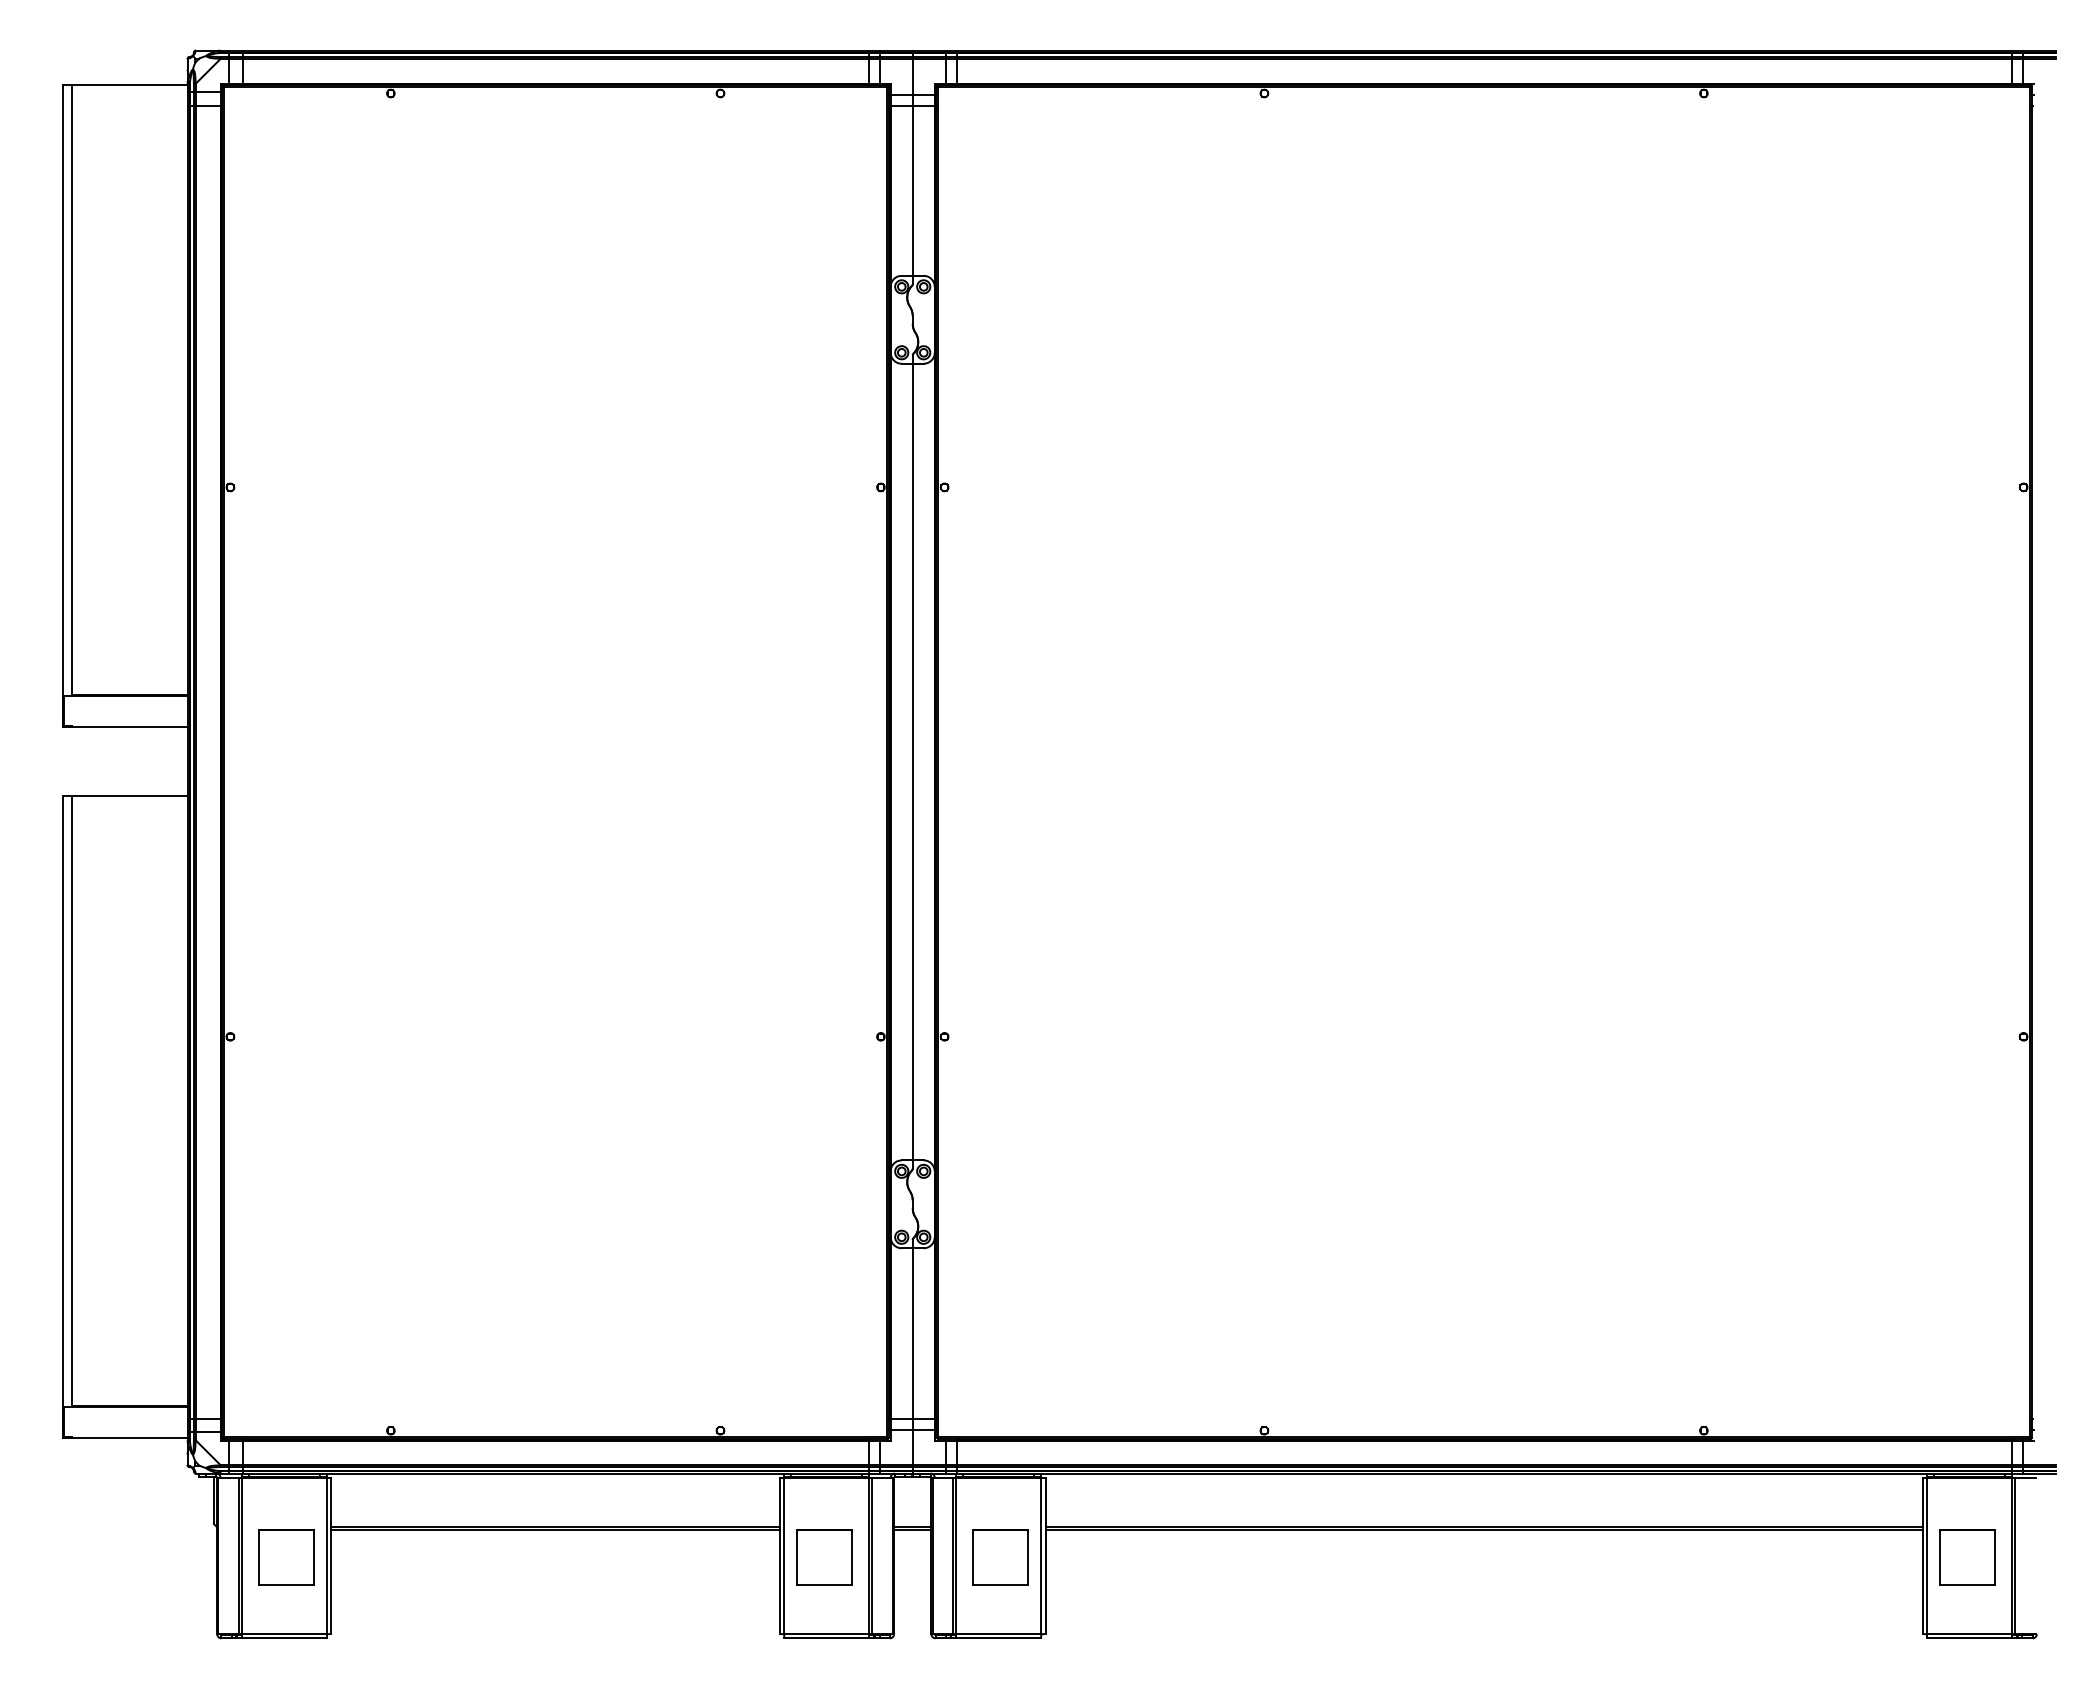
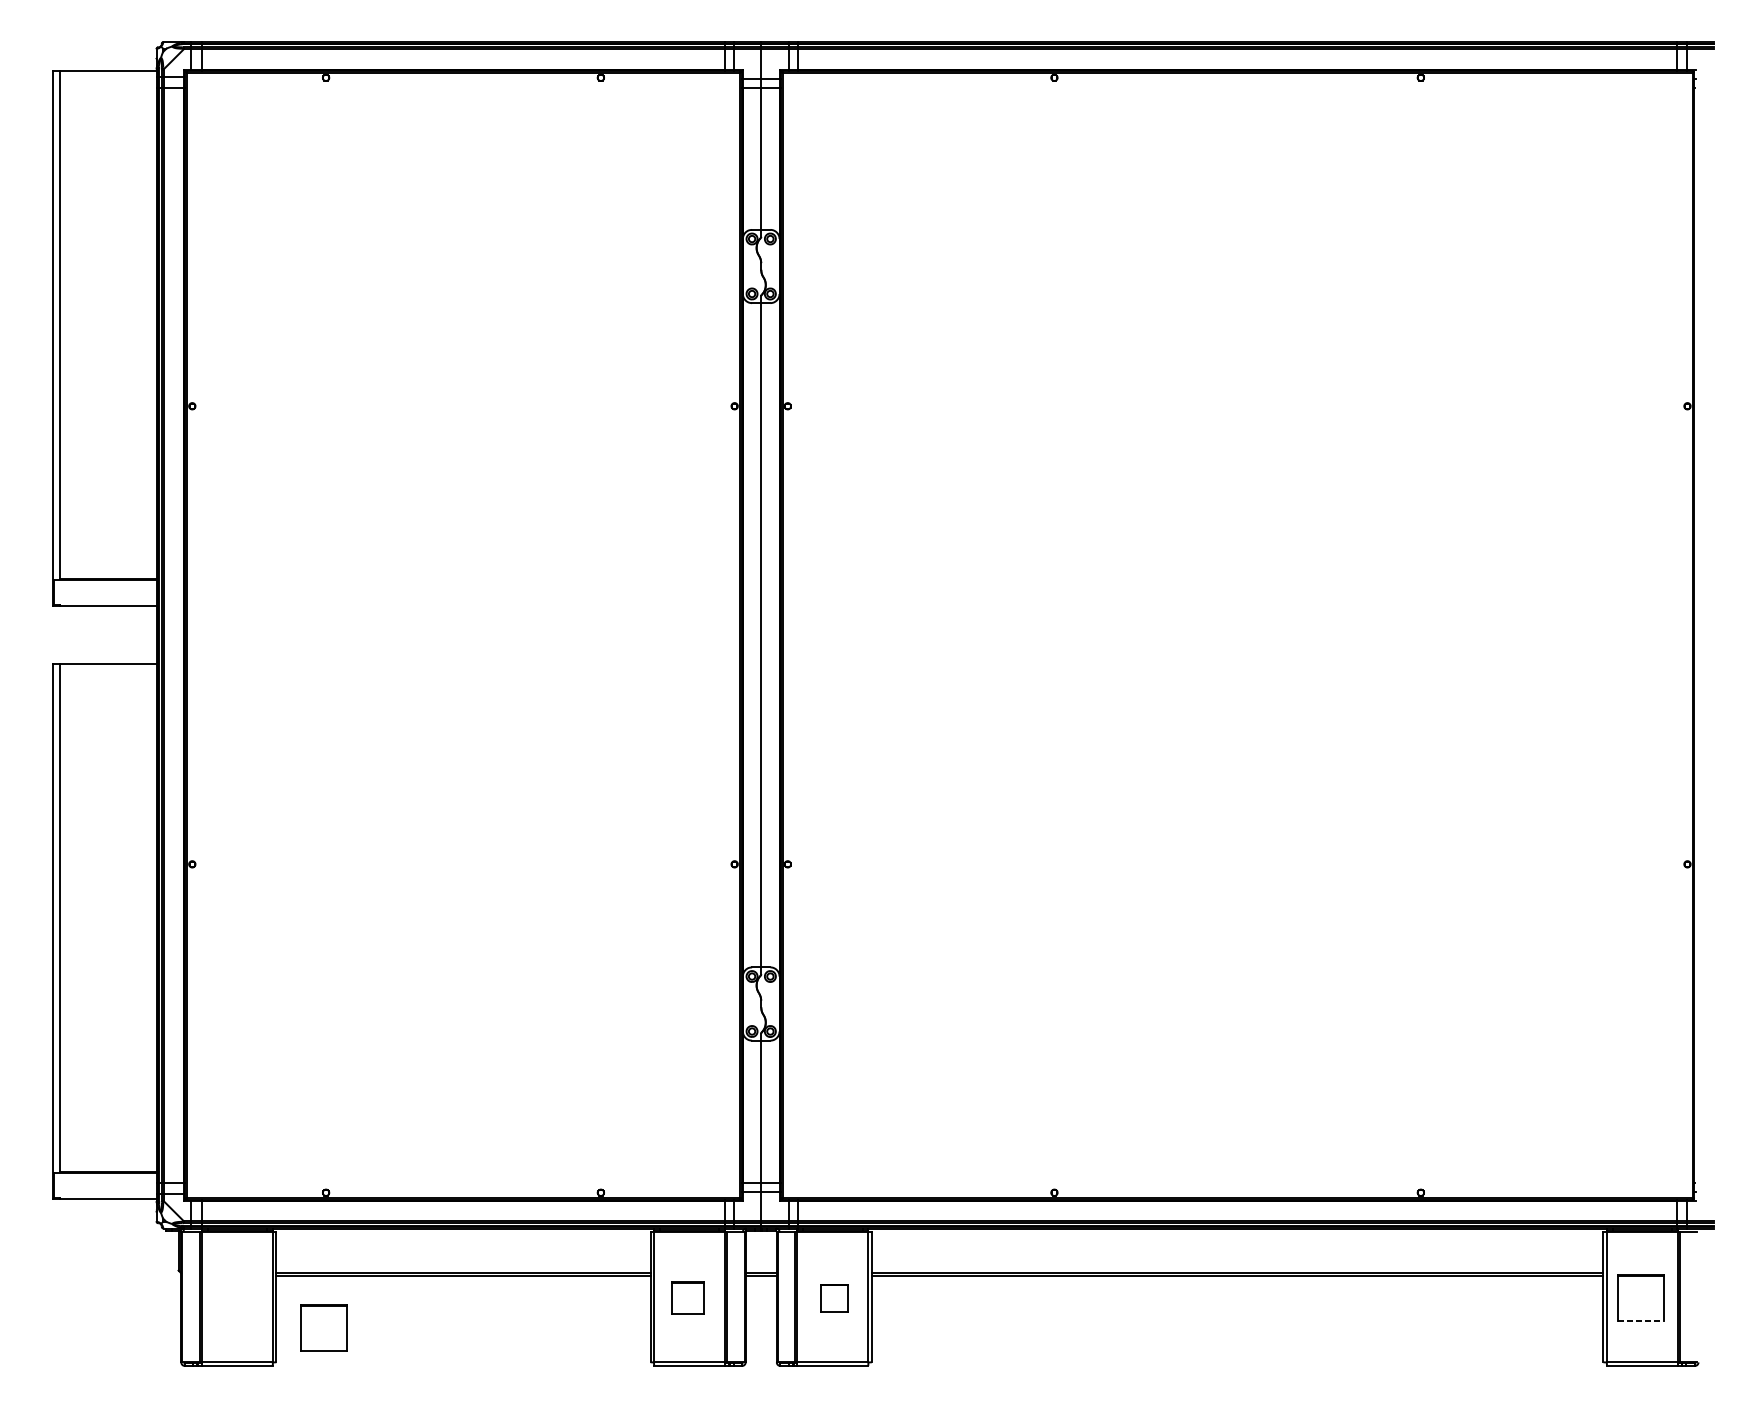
part: (286, 1557) -> (324, 1328), moved
part: (824, 1557) -> (687, 1298), size x0.7
part: (1000, 1557) -> (834, 1298), size x0.6
line: (1967, 1584) -> (1640, 1321), solid -> dashed

